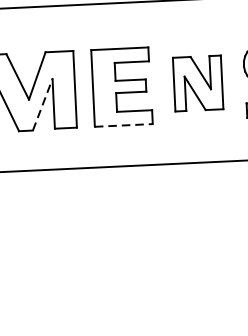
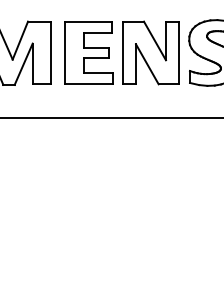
part: (197, 82) -> (150, 52), size x1.43
line: (42, 105) -> (23, 64), dashed -> solid
line: (124, 125) -> (89, 84), dashed -> solid

